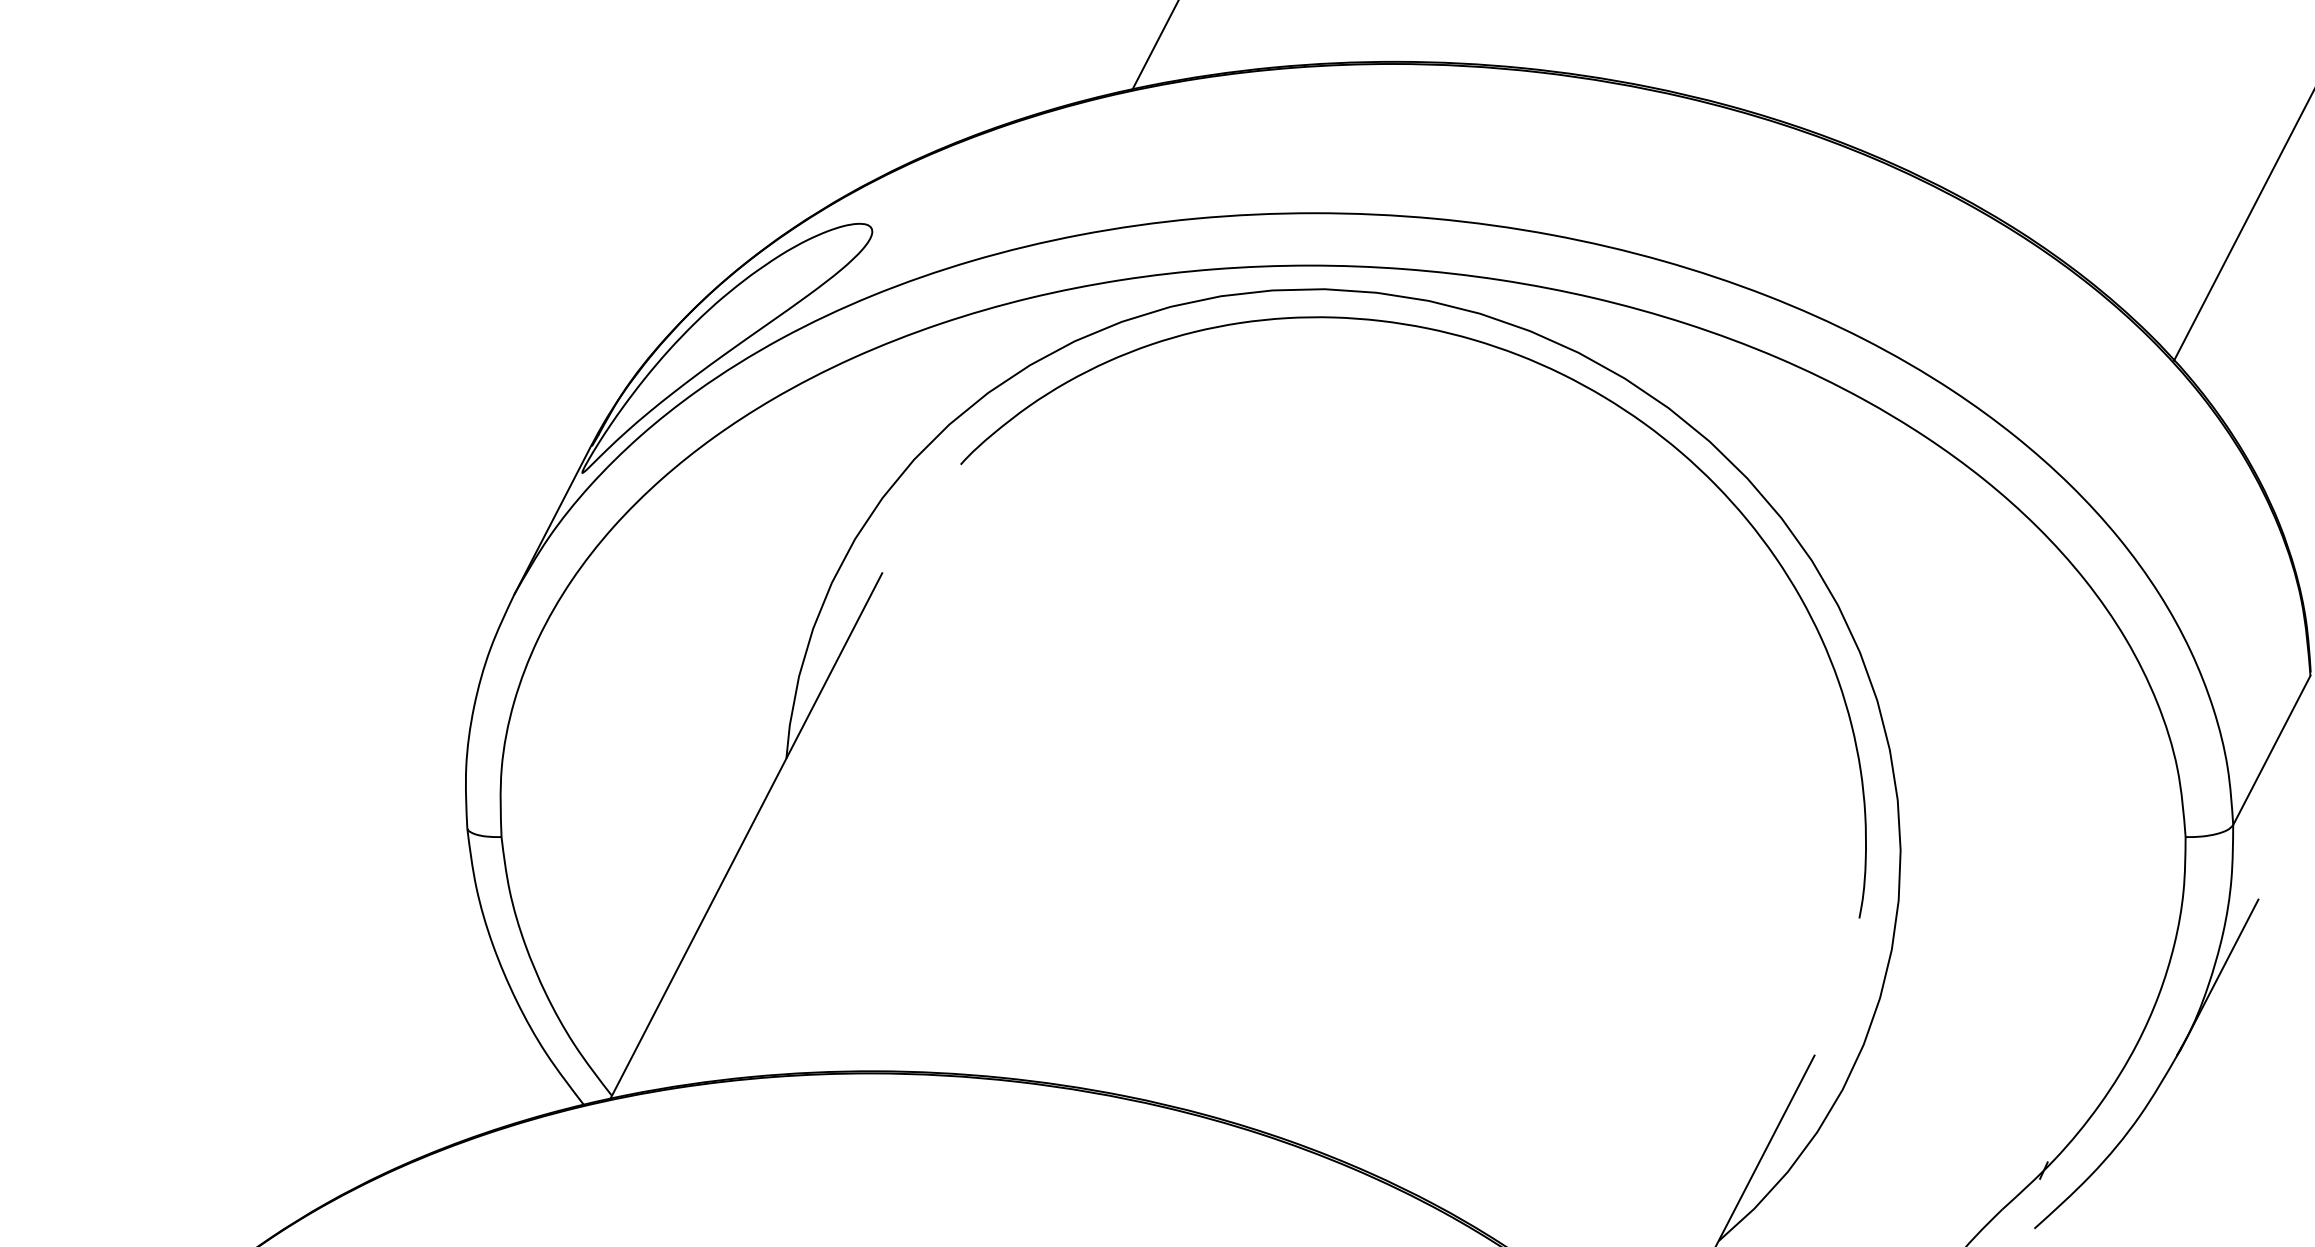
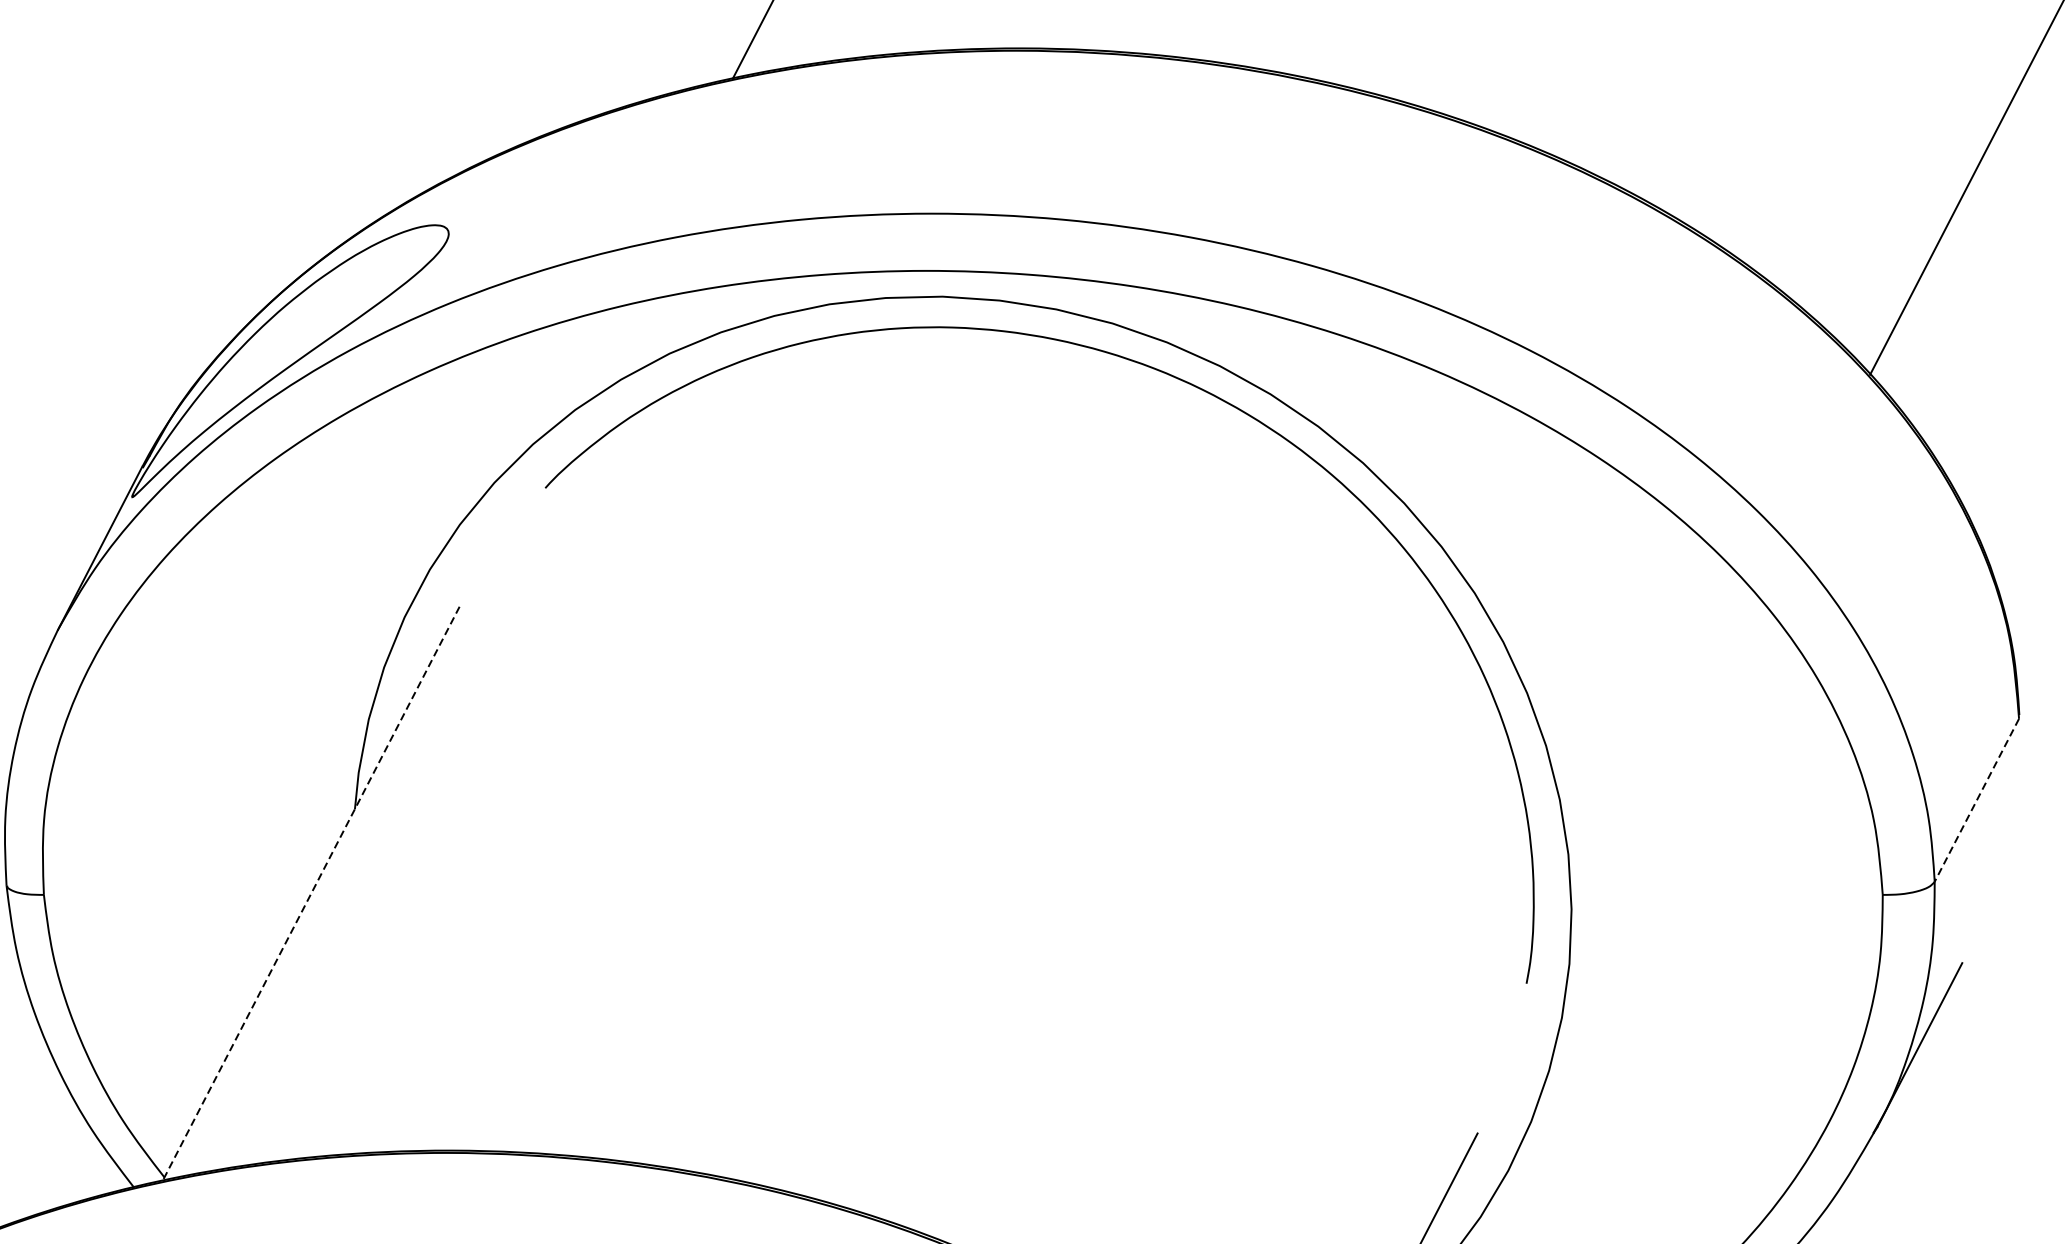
line: (2271, 750) -> (1976, 800), solid -> dashed
line: (746, 836) -> (311, 894), solid -> dashed

